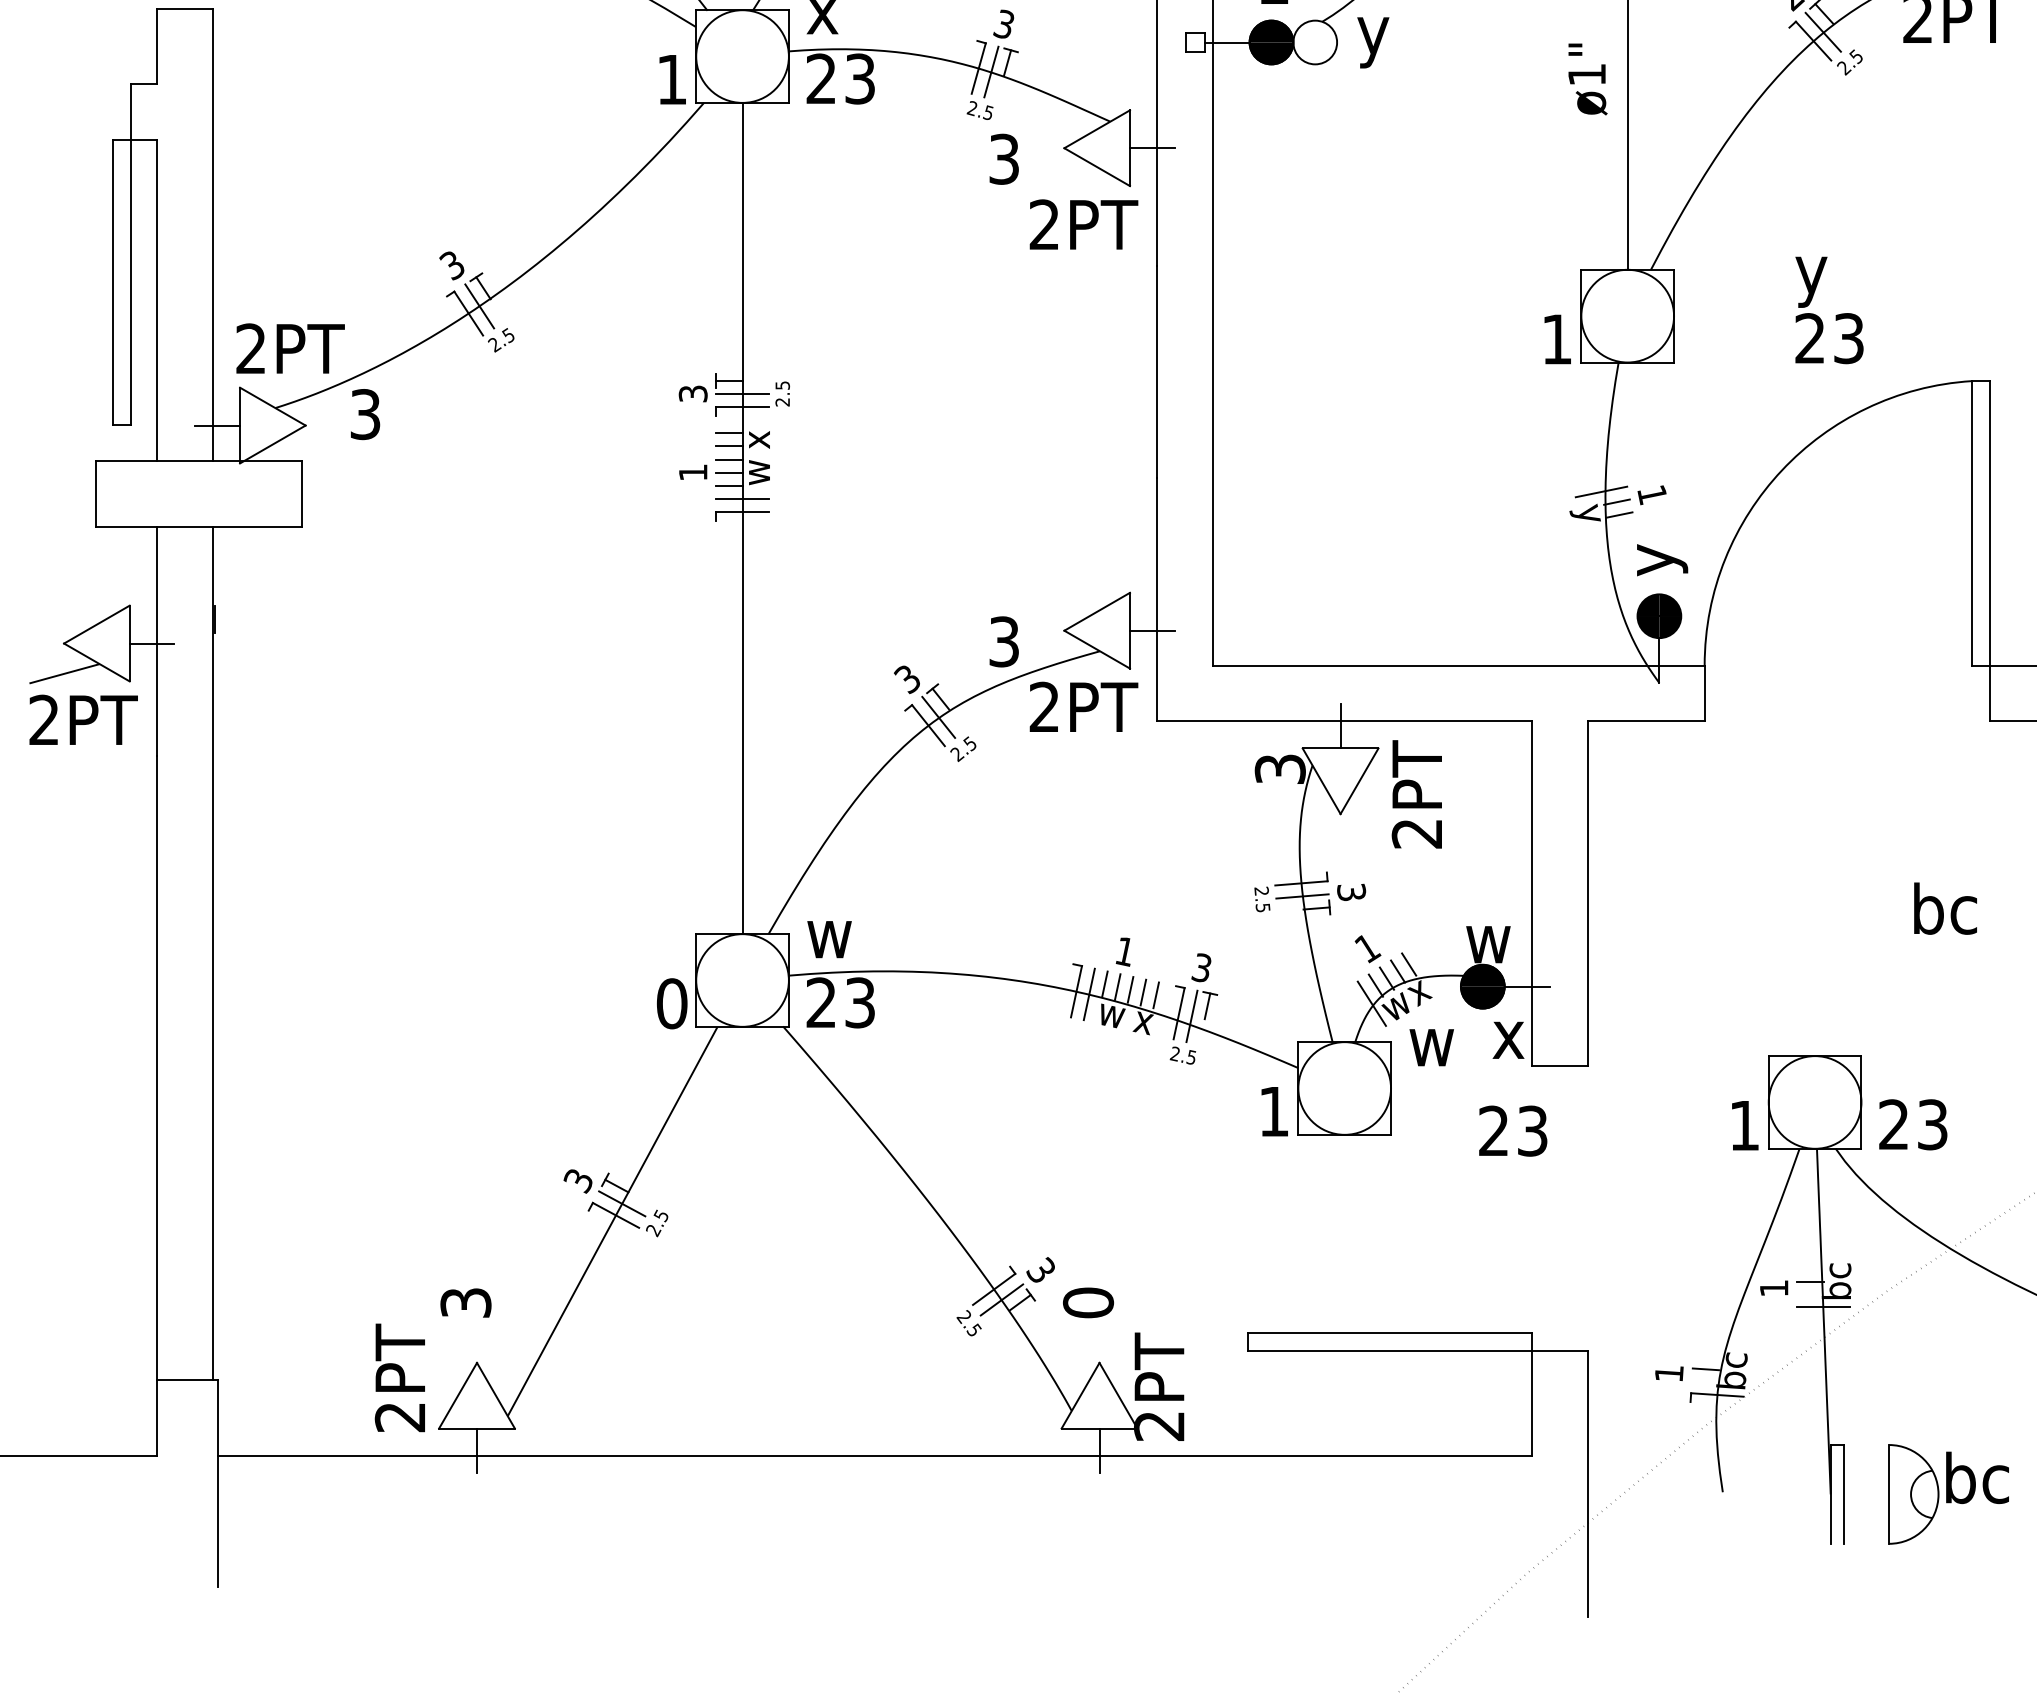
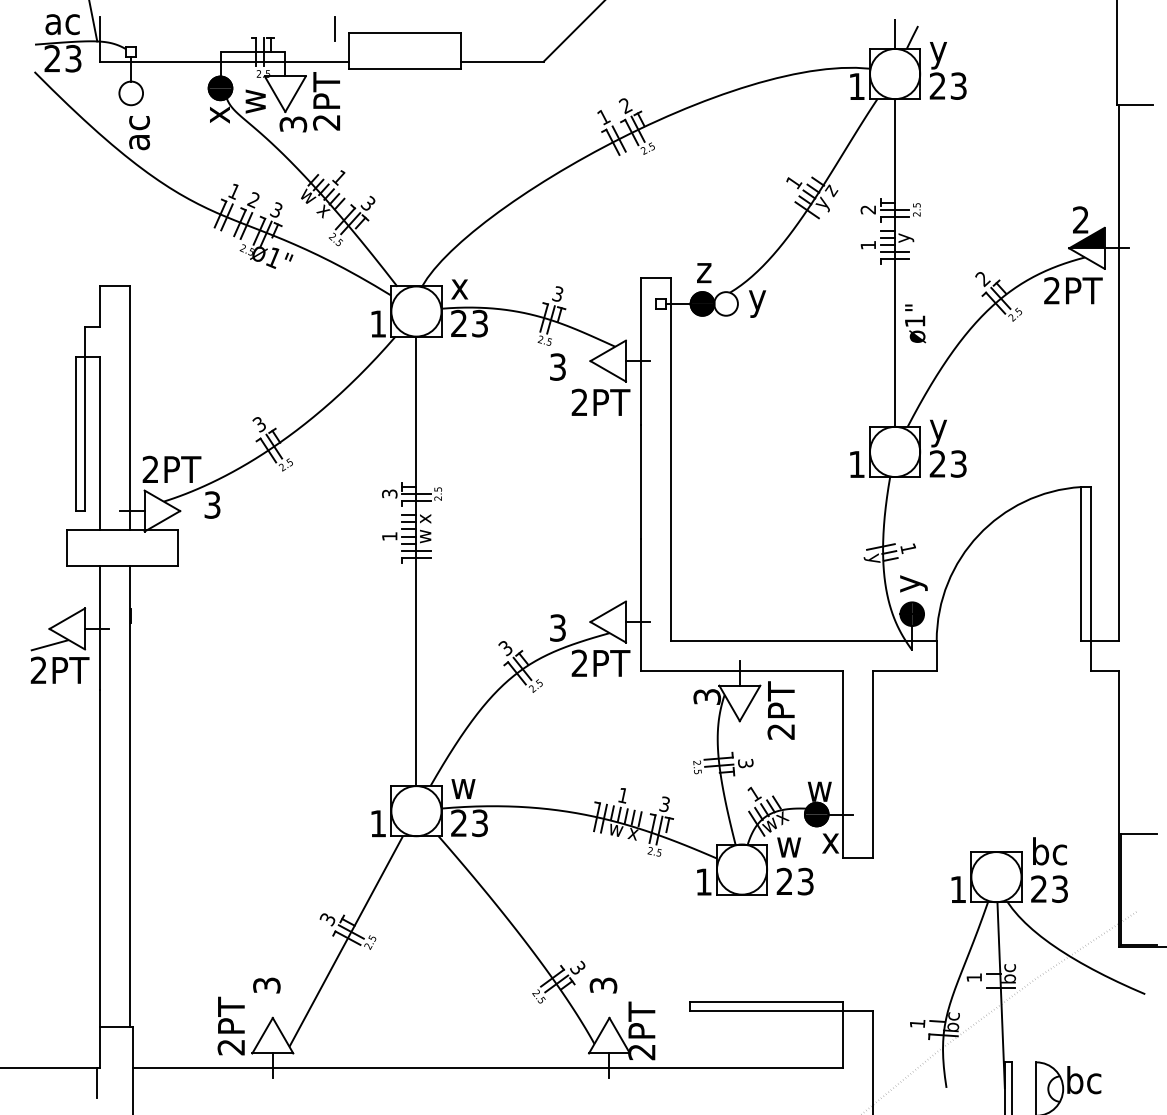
text: (1587, 78) -> (915, 323), moved
text: (1828, 309) -> (947, 448), moved
text: (1944, 908) -> (1049, 851), moved
text: (672, 1003) -> (378, 823), 0 -> 1
text: (1511, 1130) -> (794, 881), moved
text: (1088, 1302) -> (603, 985), 0 -> 3
line: (150, 1484) -> (96, 1083), added

